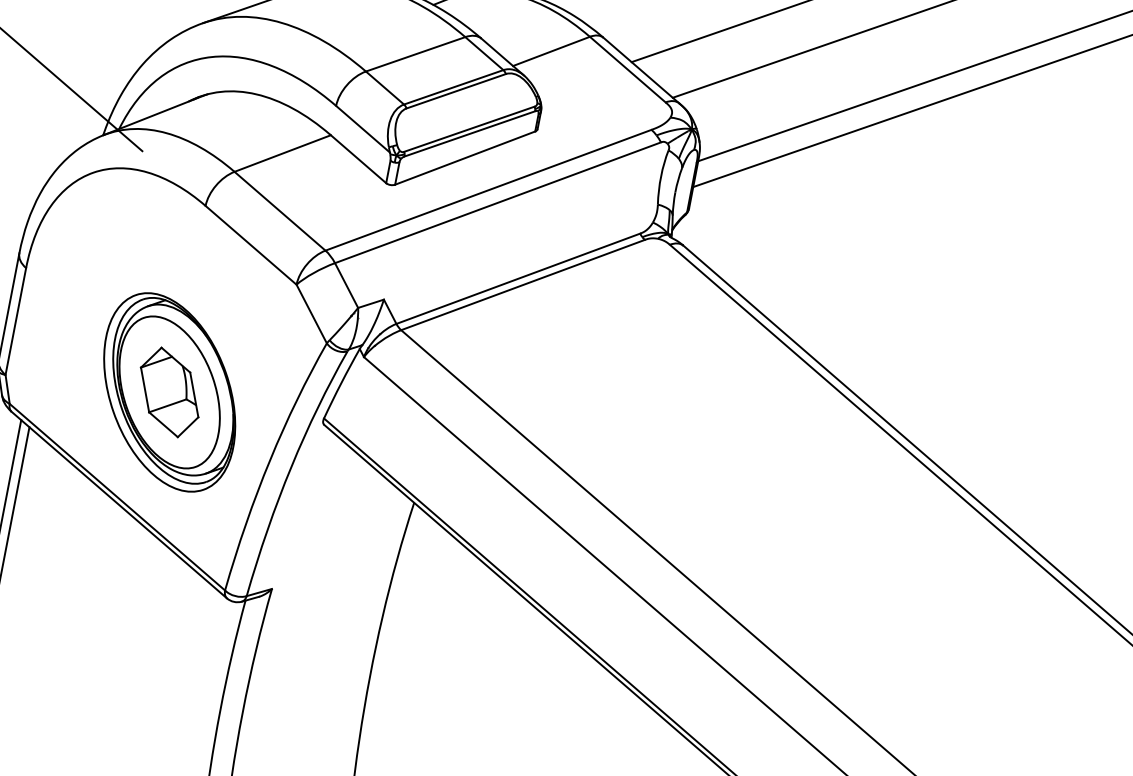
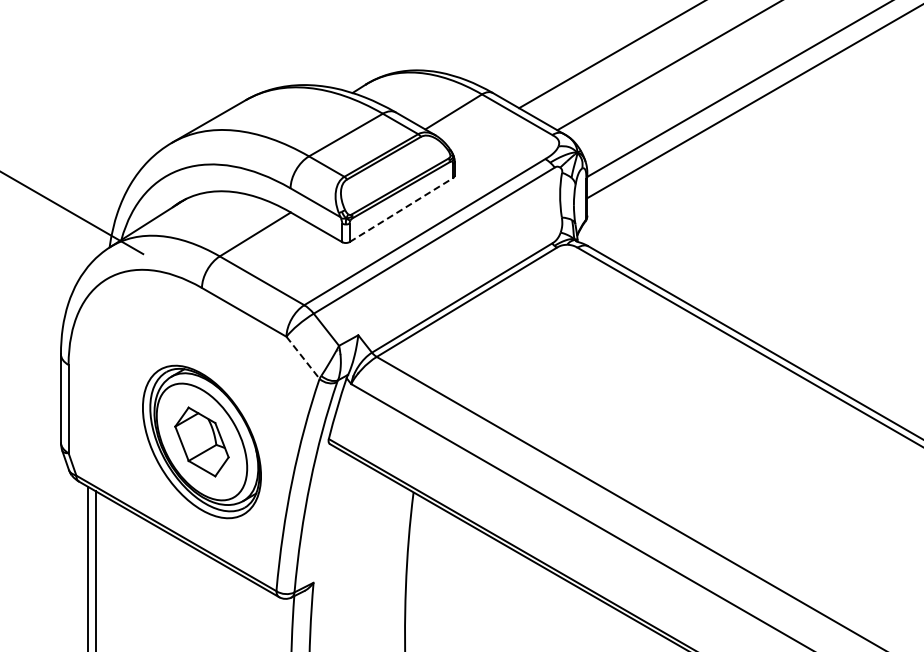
line: (465, 158) -> (401, 210), solid -> dashed
line: (312, 313) -> (303, 357), solid -> dashed

